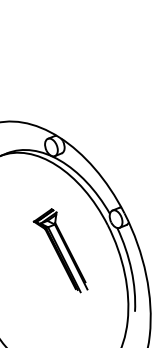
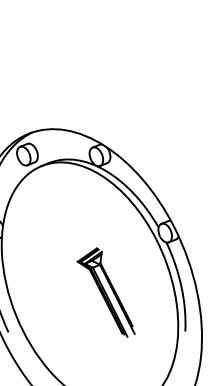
part: (60, 250) -> (105, 292), moved

